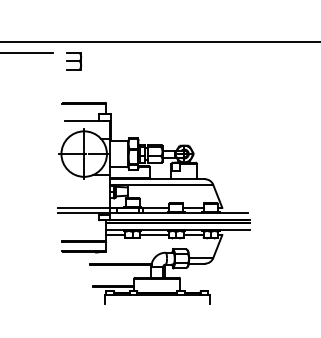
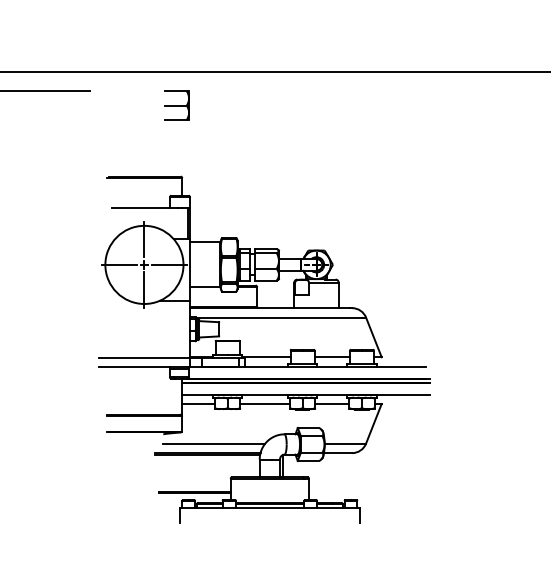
part: (74, 61) -> (177, 105), moved
line: (124, 258) -> (213, 444), added

